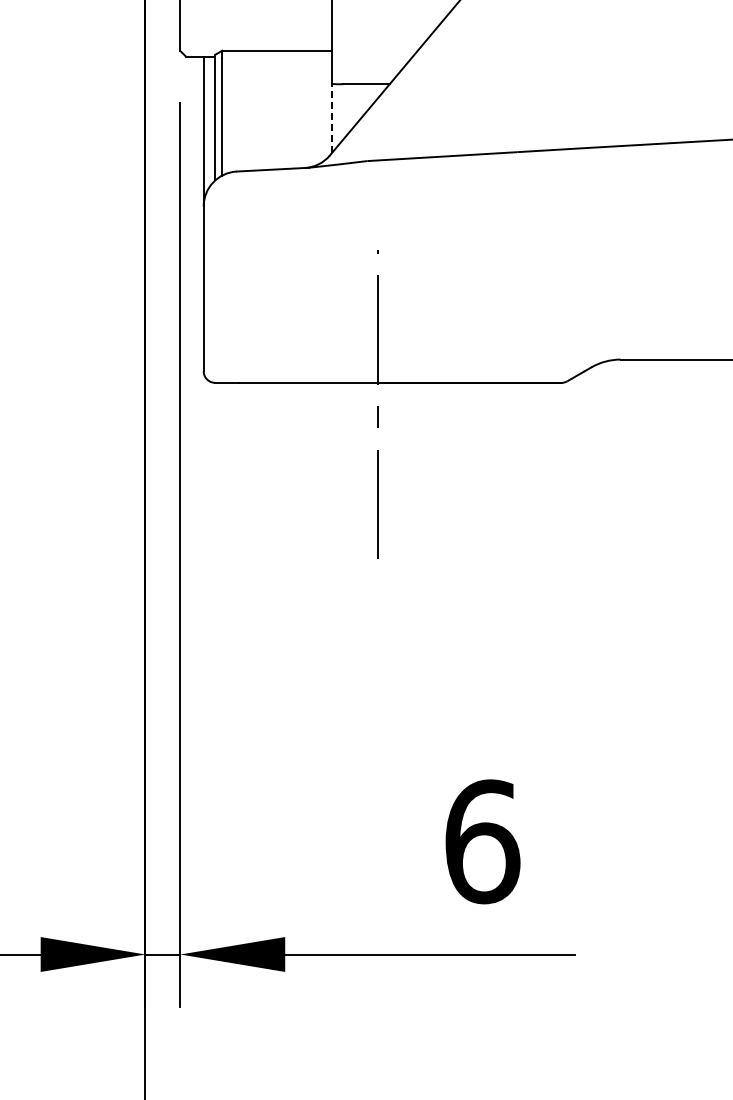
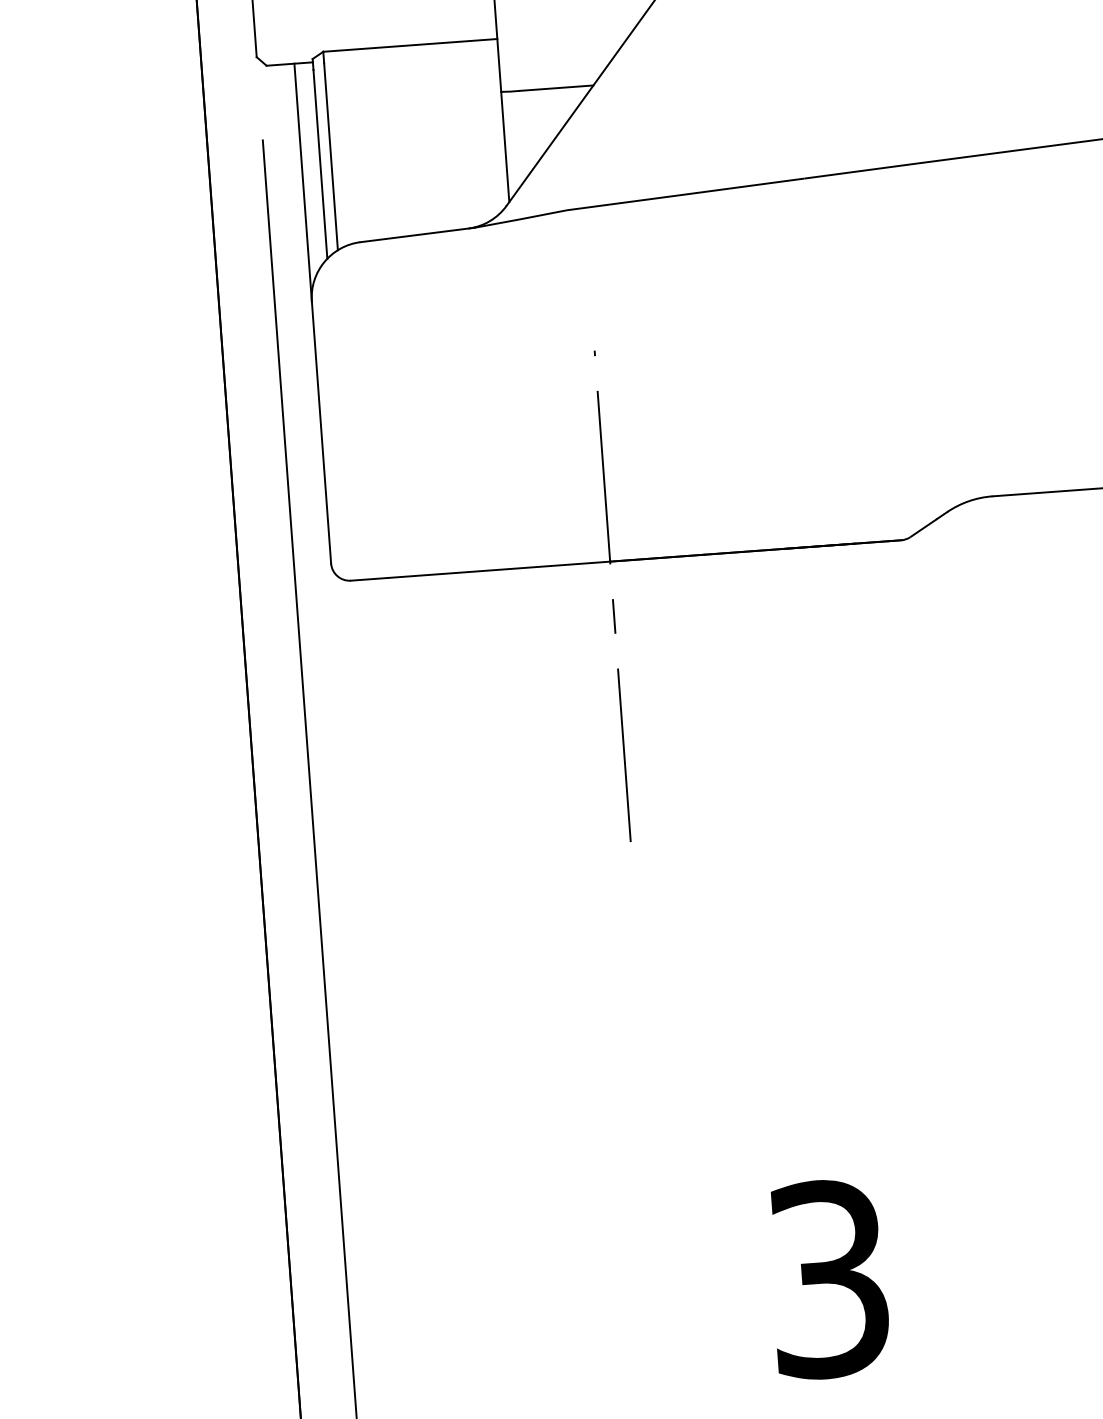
line: (331, 118) -> (504, 146), dashed -> solid
text: (482, 841) -> (829, 1278), 6 -> 3

